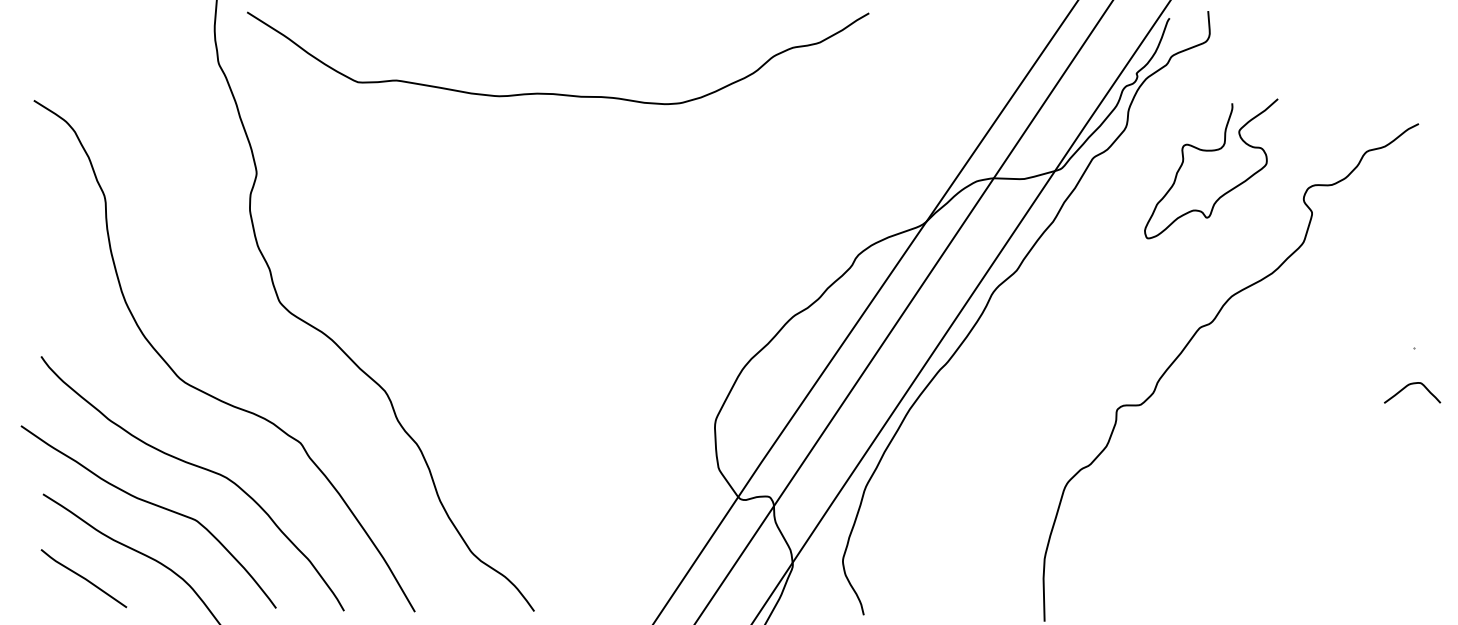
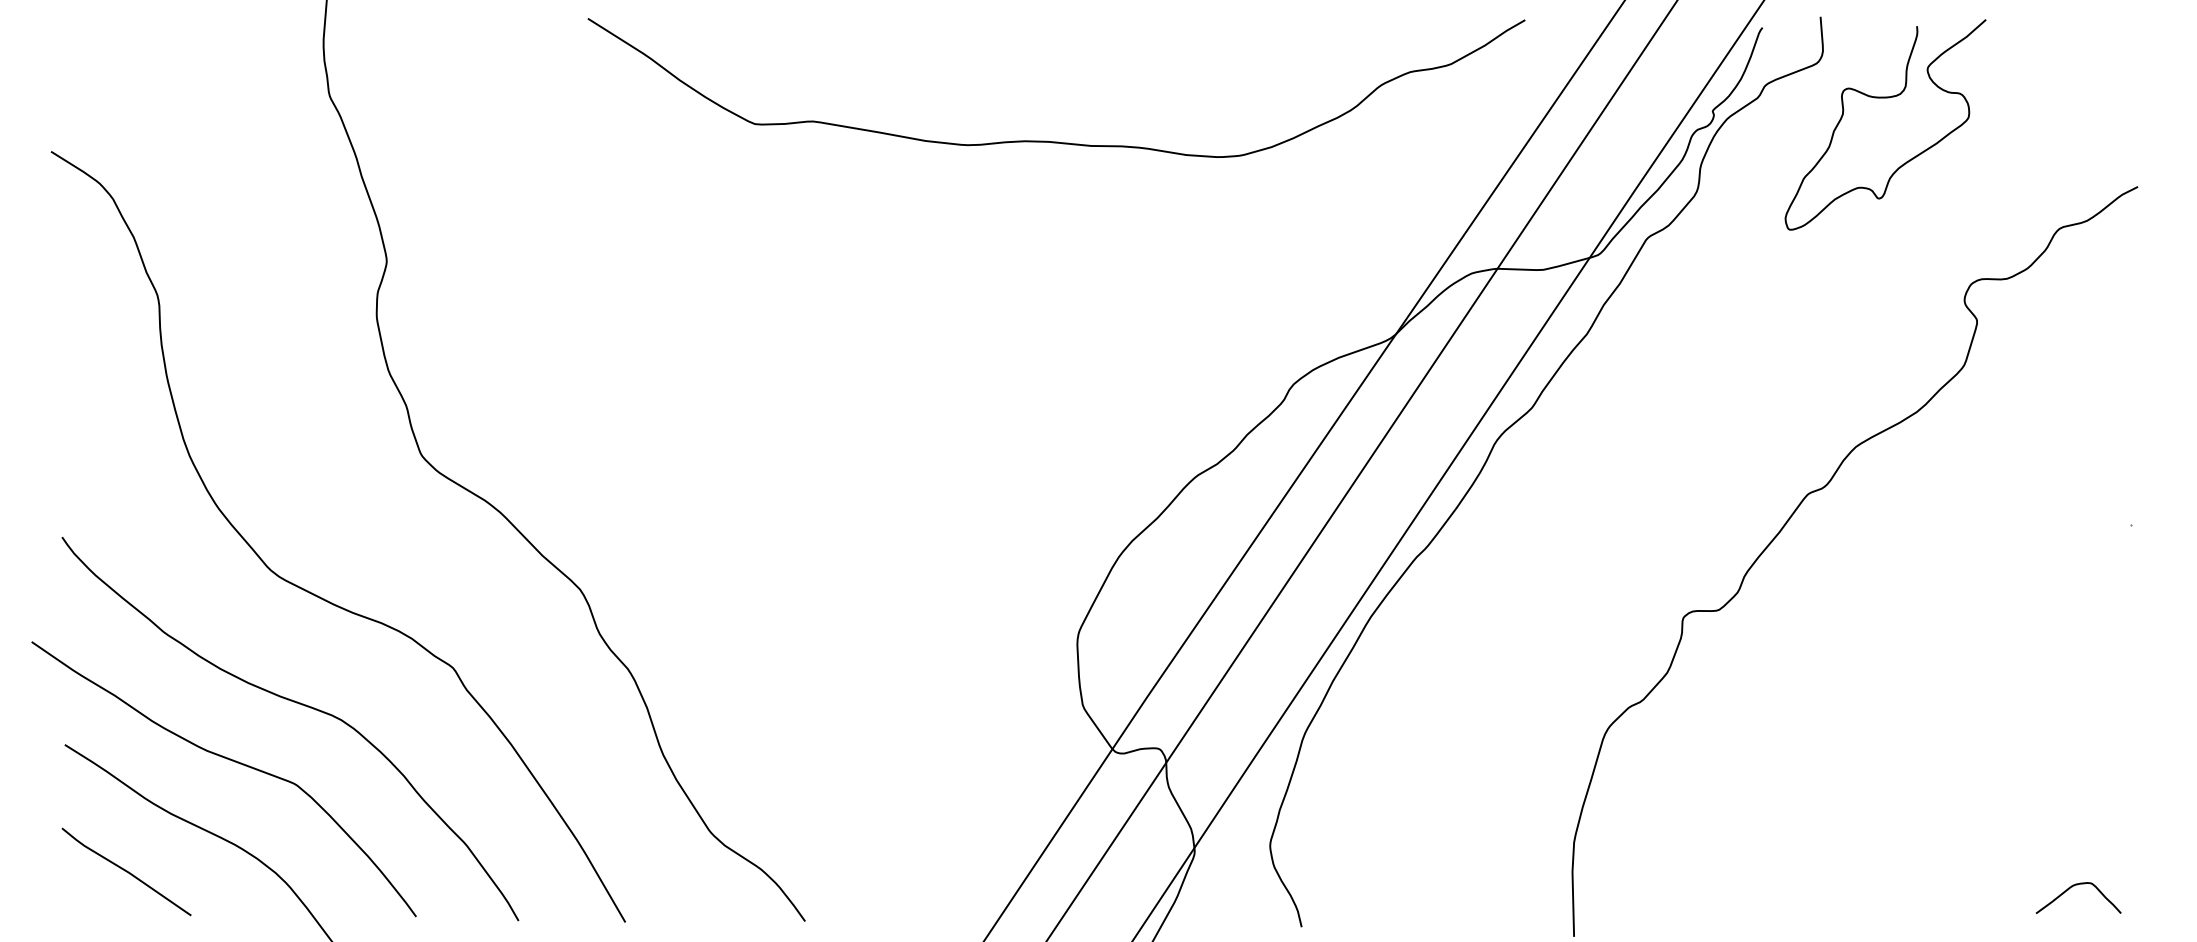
curve: (558, 93) -> (1057, 141), moved
curve: (1211, 151) -> (1885, 98), moved
curve: (1409, 385) -> (2074, 886), moved

